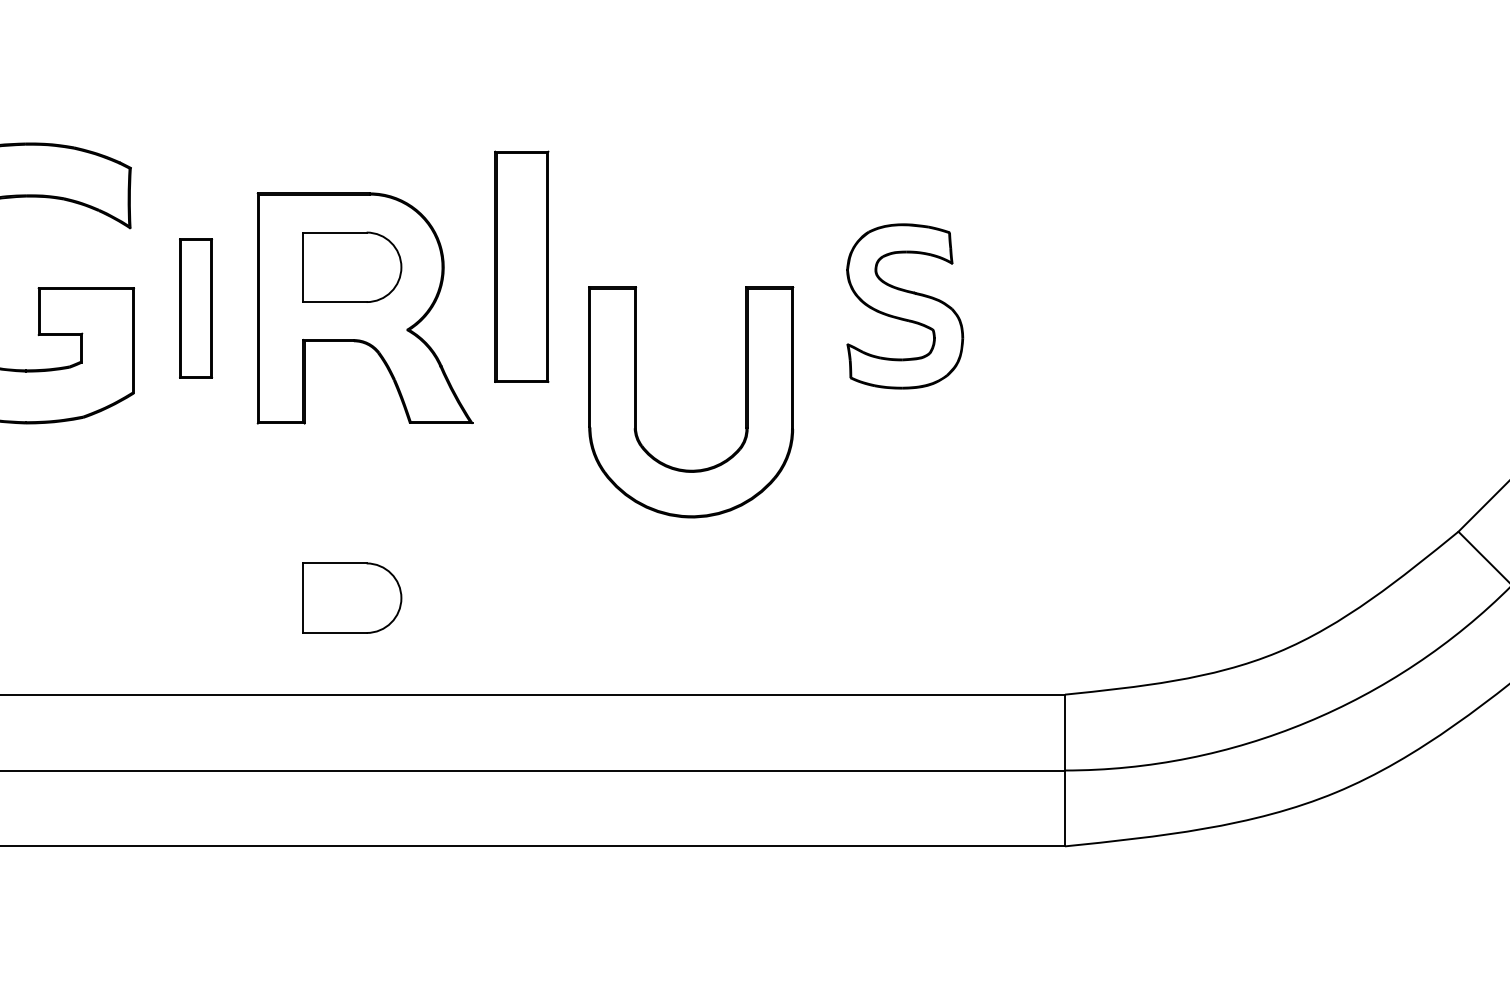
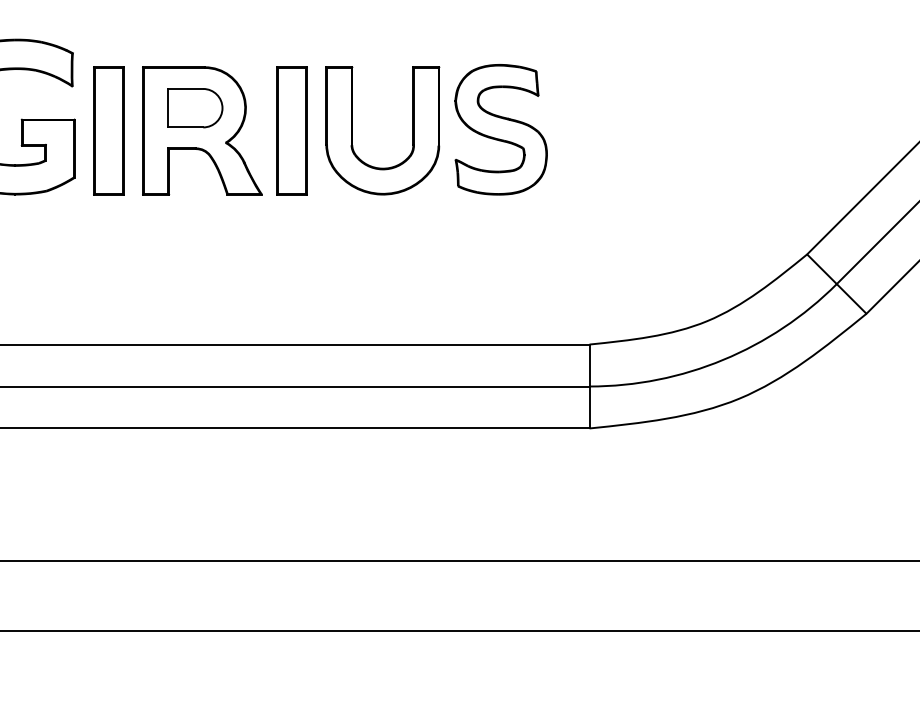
part: (520, 266) -> (291, 130), moved
part: (904, 305) -> (500, 129), size x1.43
part: (195, 307) -> (108, 130), size x1.67
part: (636, 401) -> (352, 130), moved
part: (352, 598) -> (195, 291), removed

